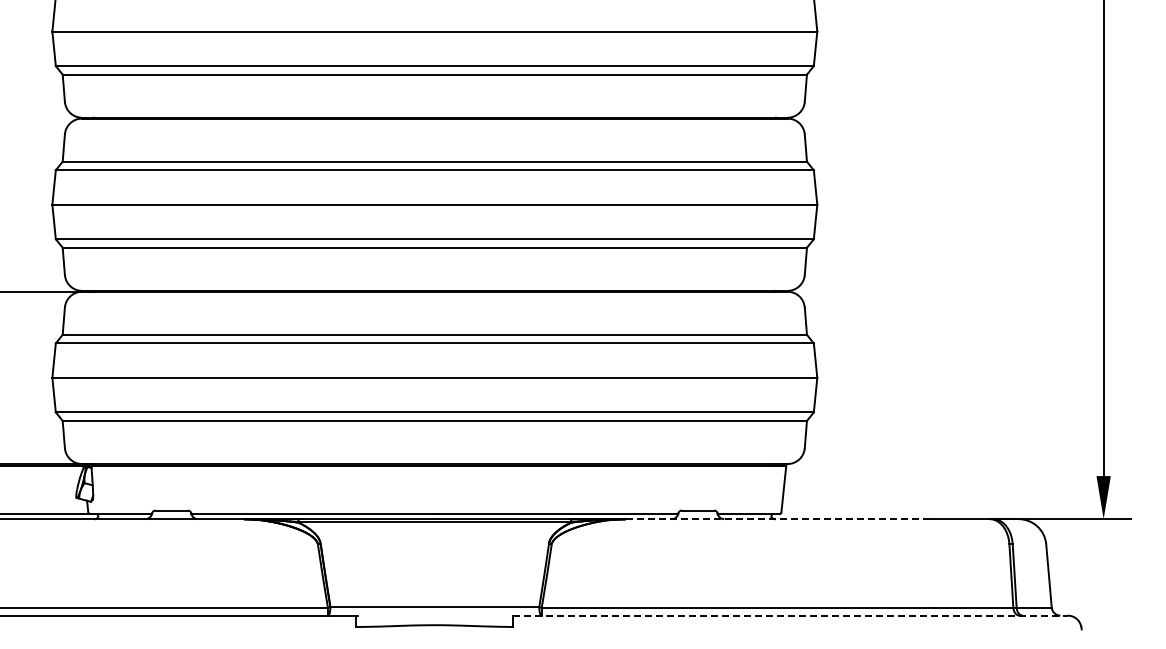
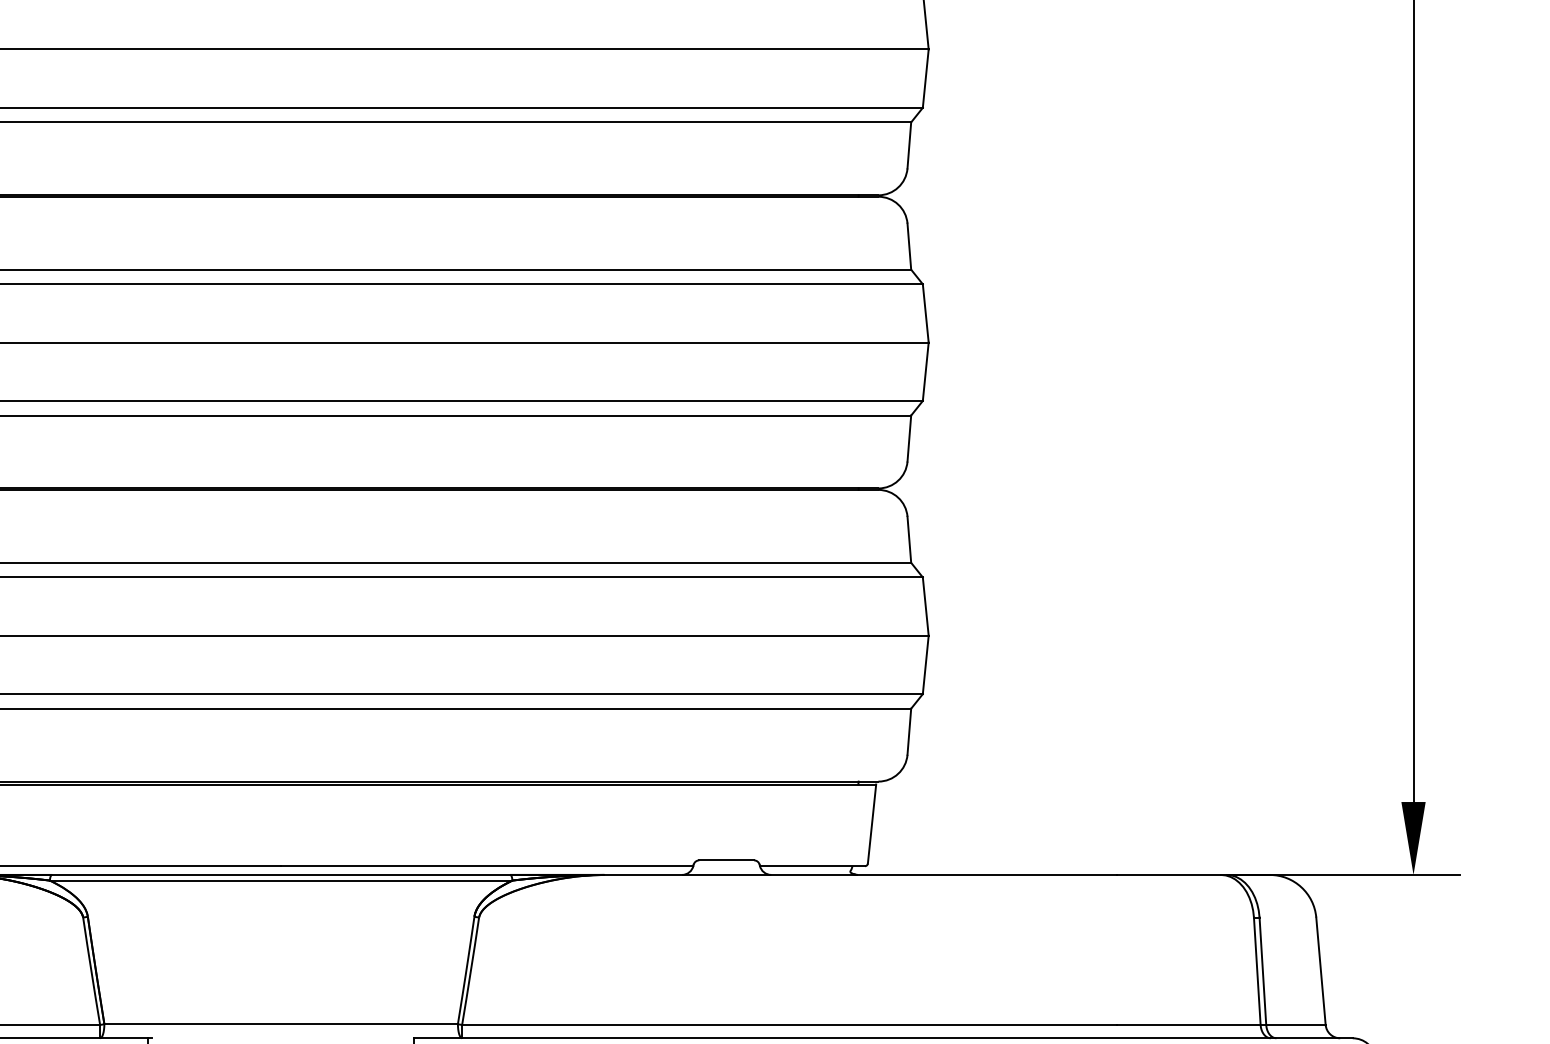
line: (777, 519) -> (861, 875), dashed -> solid
line: (791, 615) -> (885, 1038), dashed -> solid

